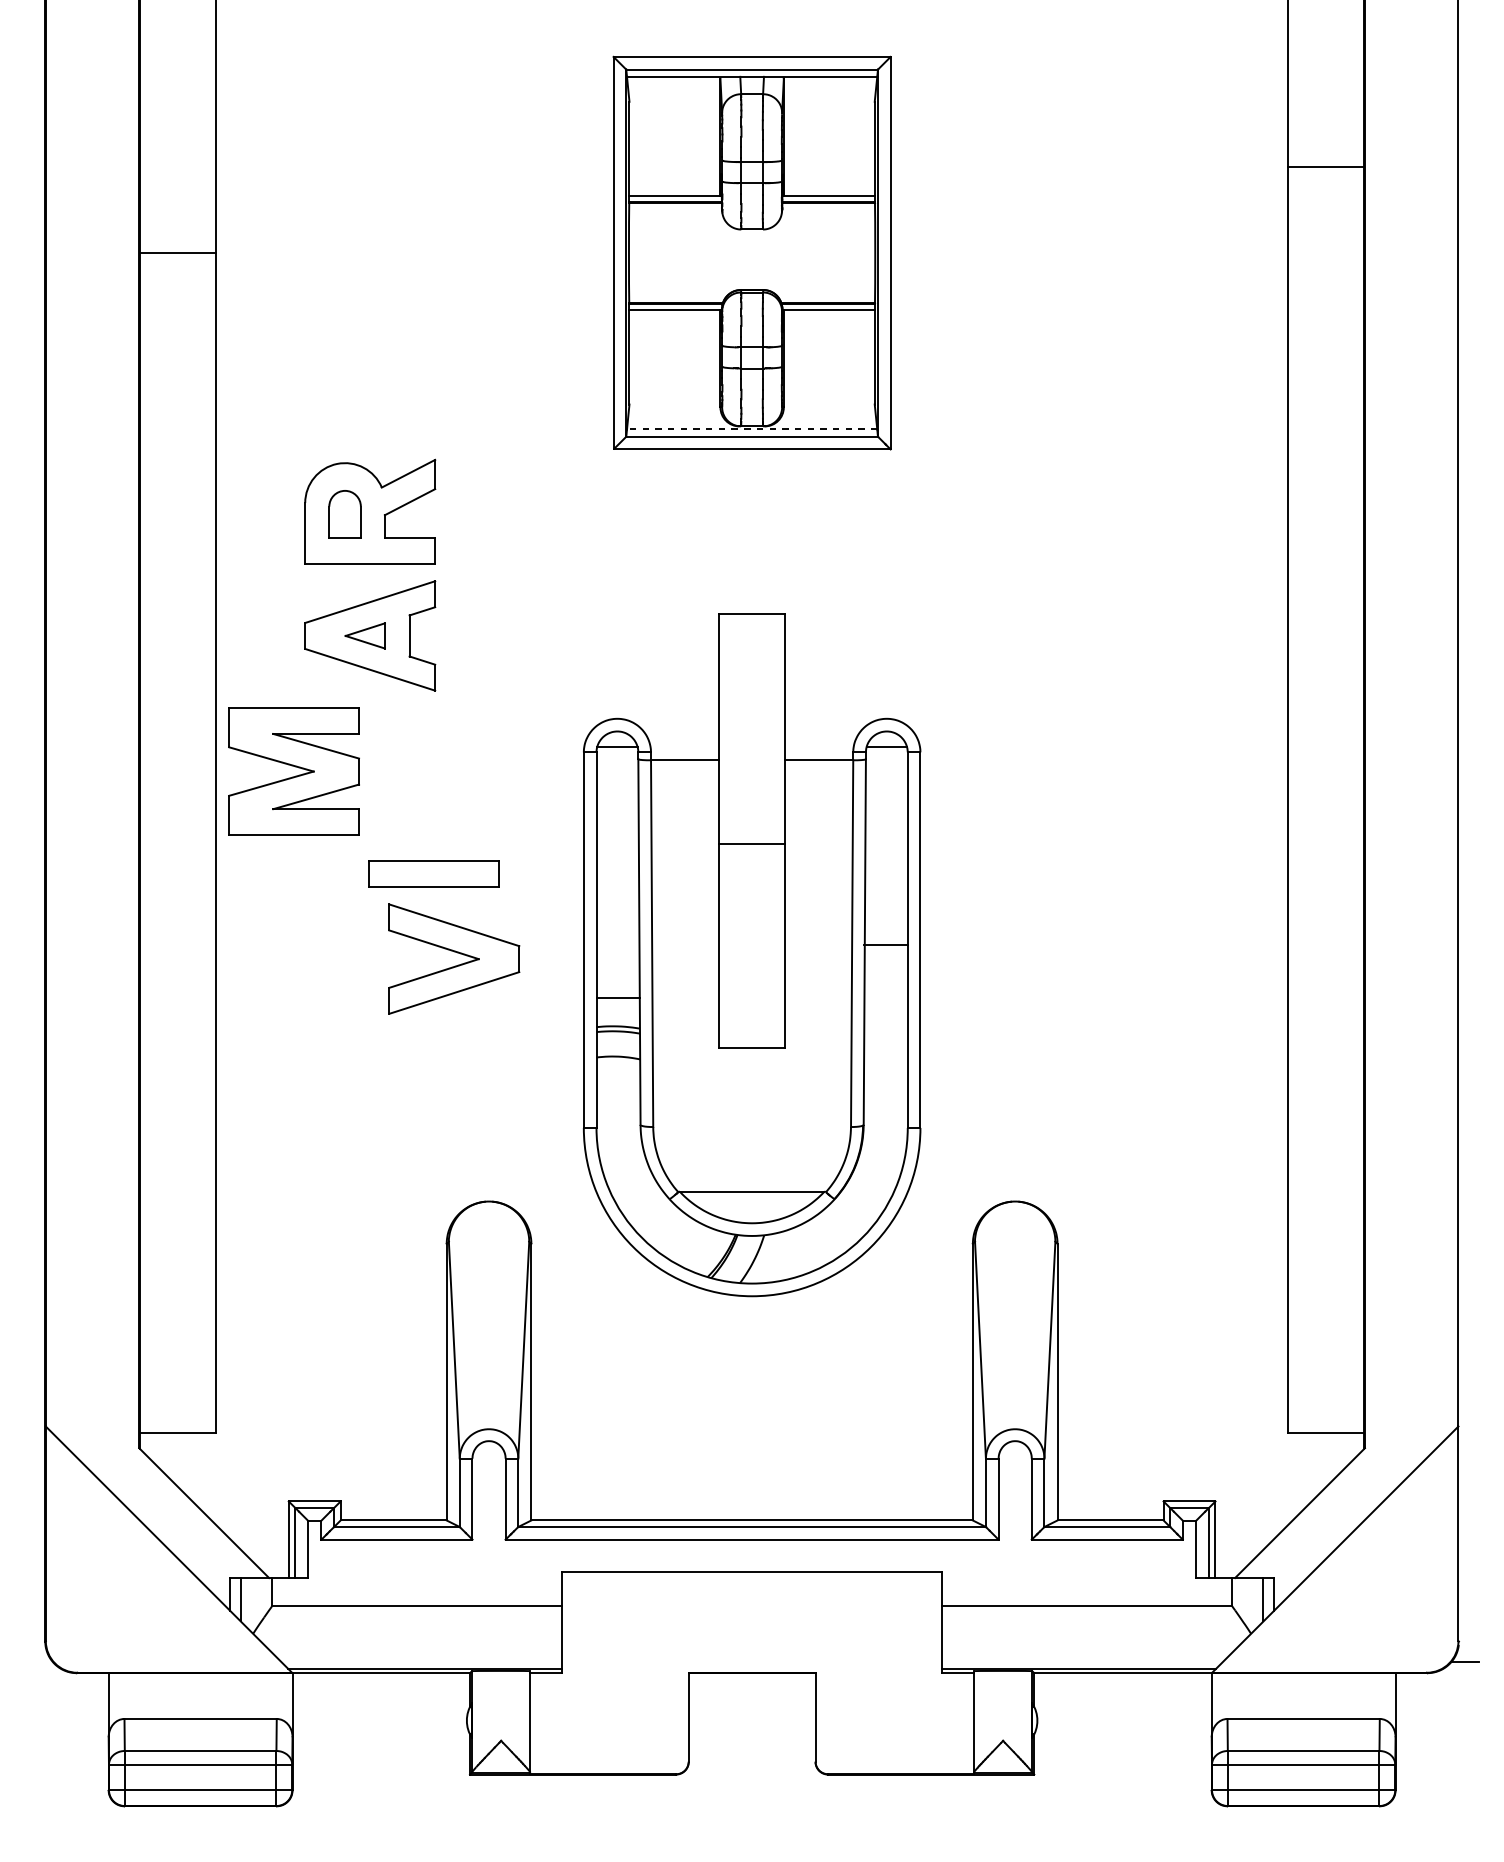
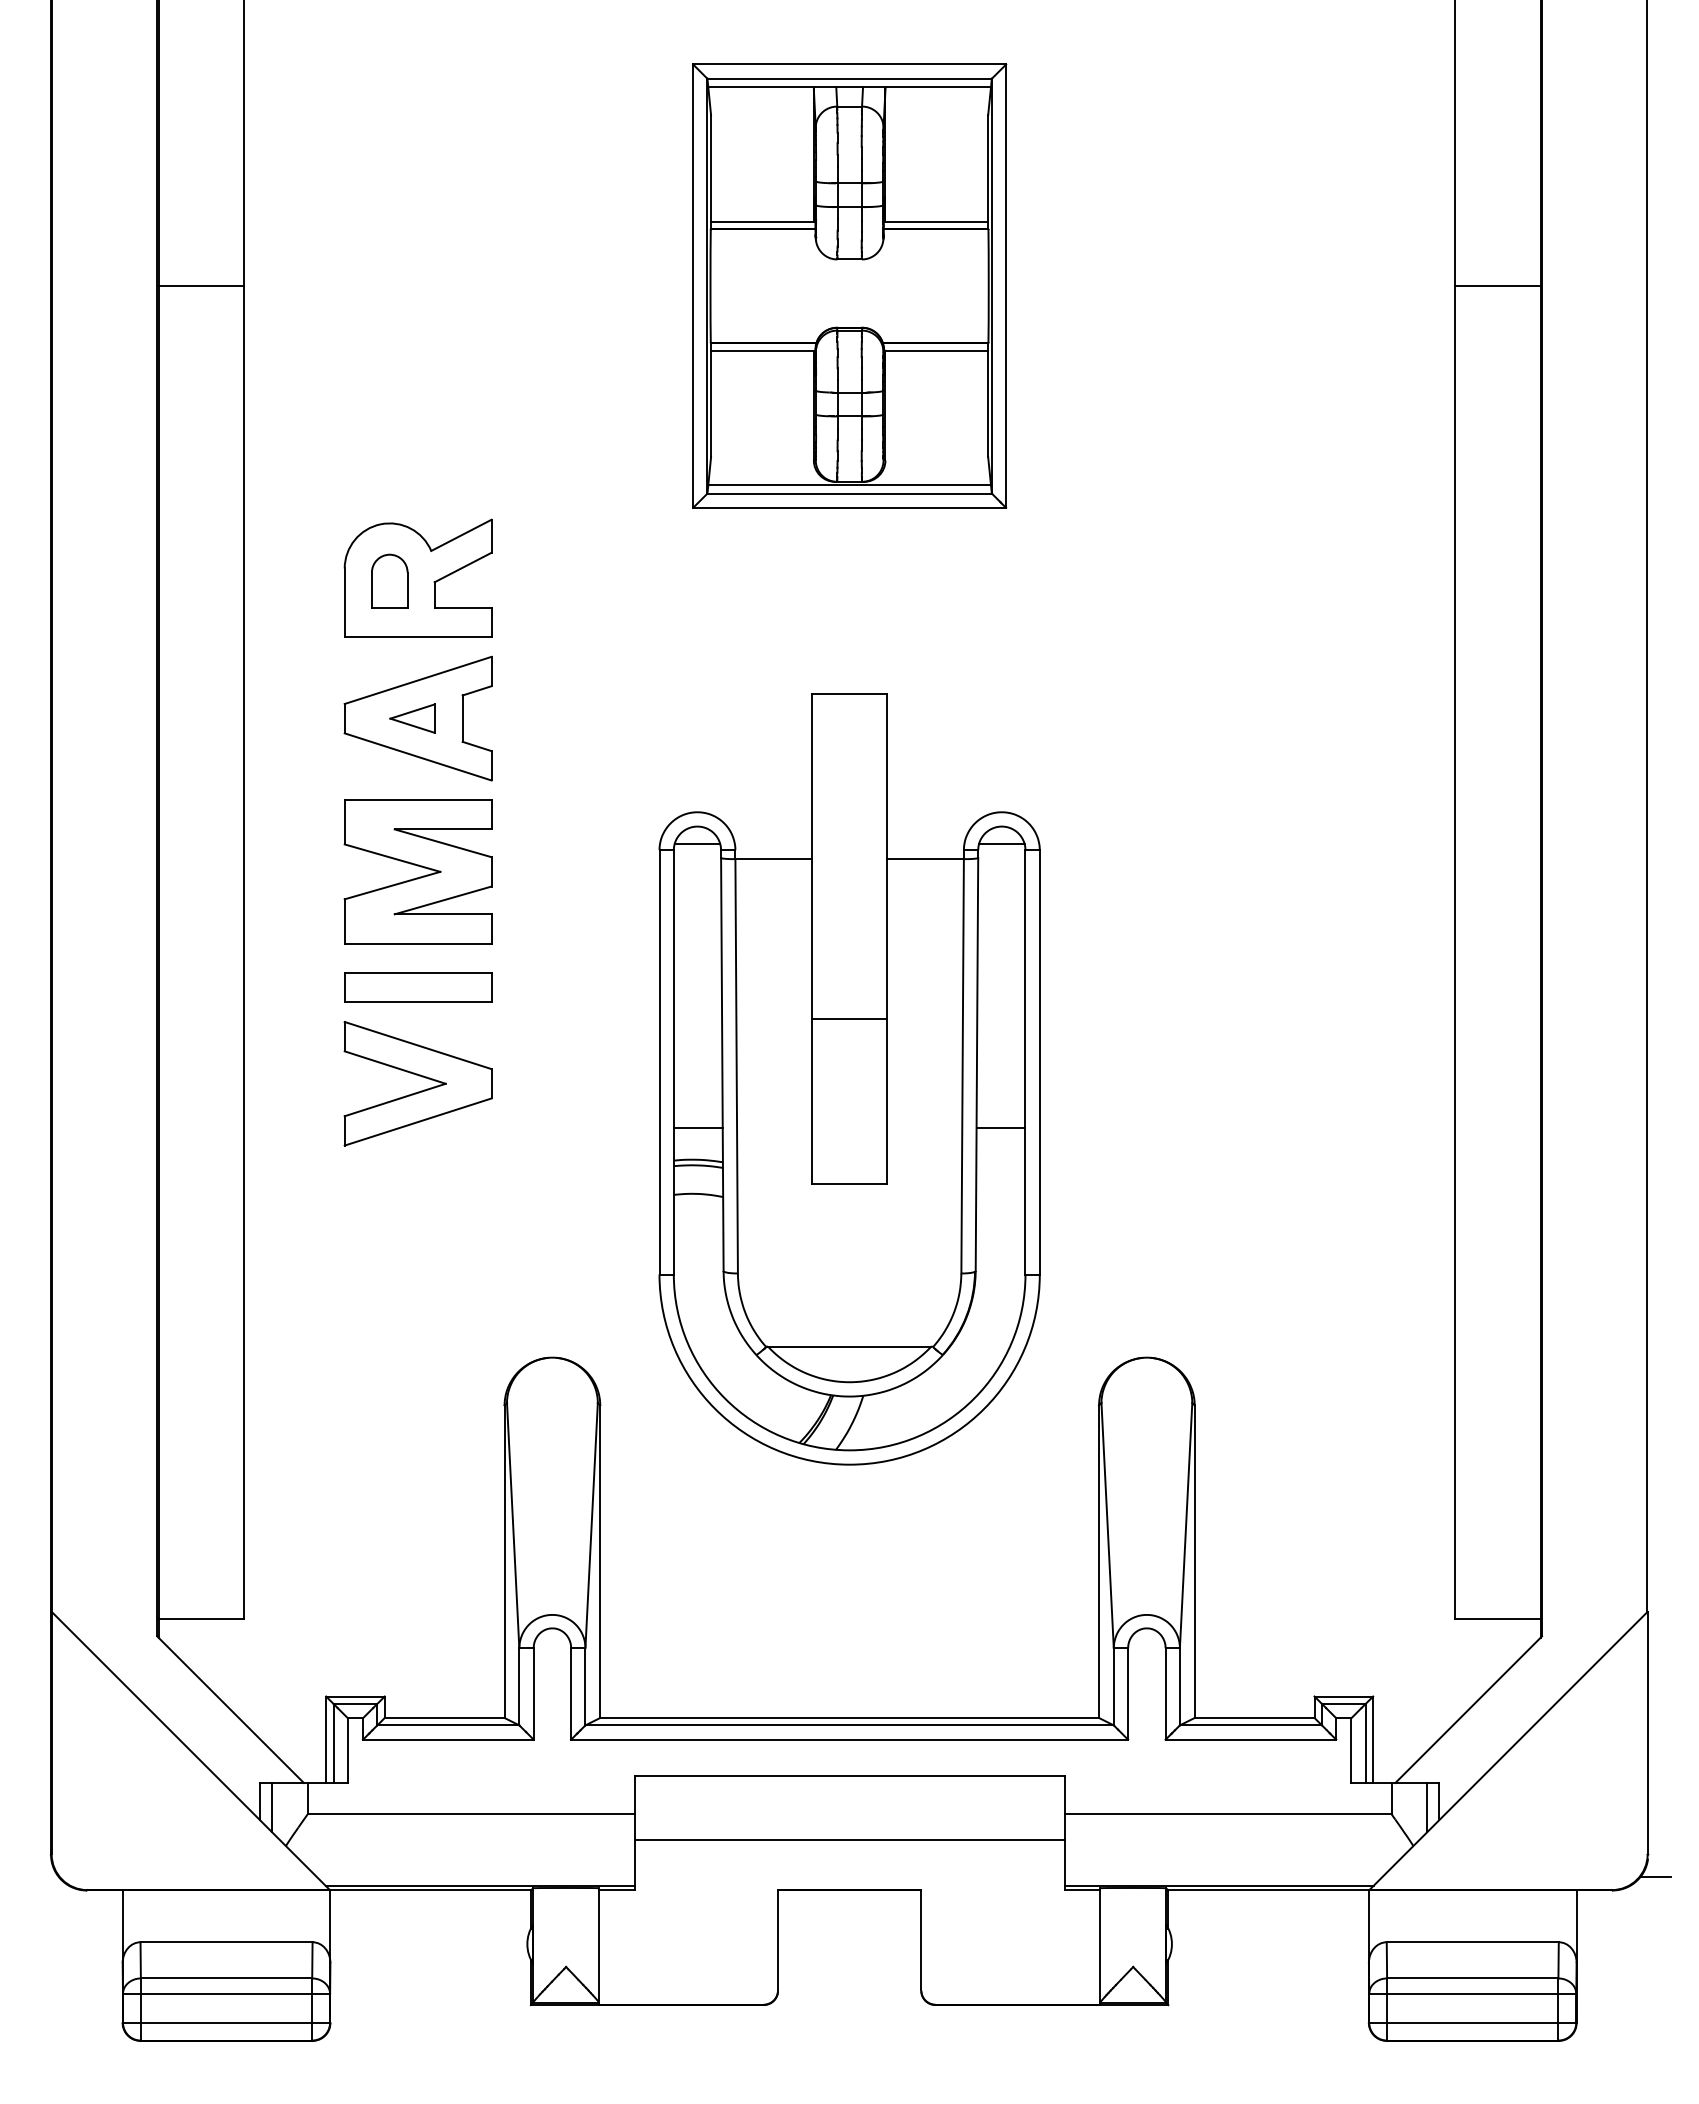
line: (1325, 167) -> (1497, 286), moved
line: (752, 429) -> (849, 485), dashed -> solid
part: (293, 771) -> (417, 871), moved
line: (752, 844) -> (849, 1019), moved
part: (434, 873) -> (418, 987), moved
line: (885, 944) -> (1000, 1127), moved
part: (455, 952) -> (419, 1076), moved
line: (752, 1628) -> (849, 1840), added

